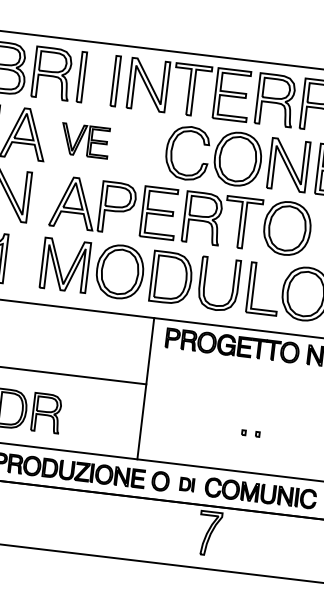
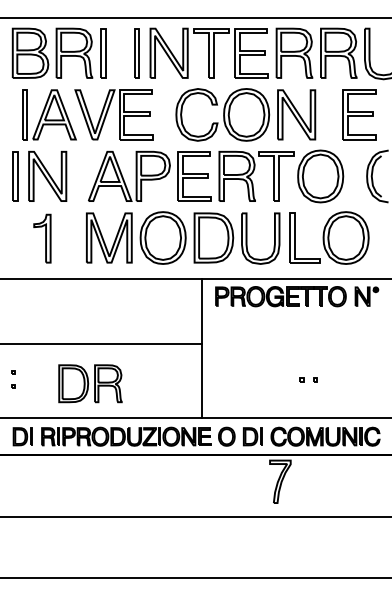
part: (84, 140) -> (113, 114), size x1.67
part: (236, 158) -> (245, 114), moved
part: (186, 484) -> (252, 436), size x1.43

